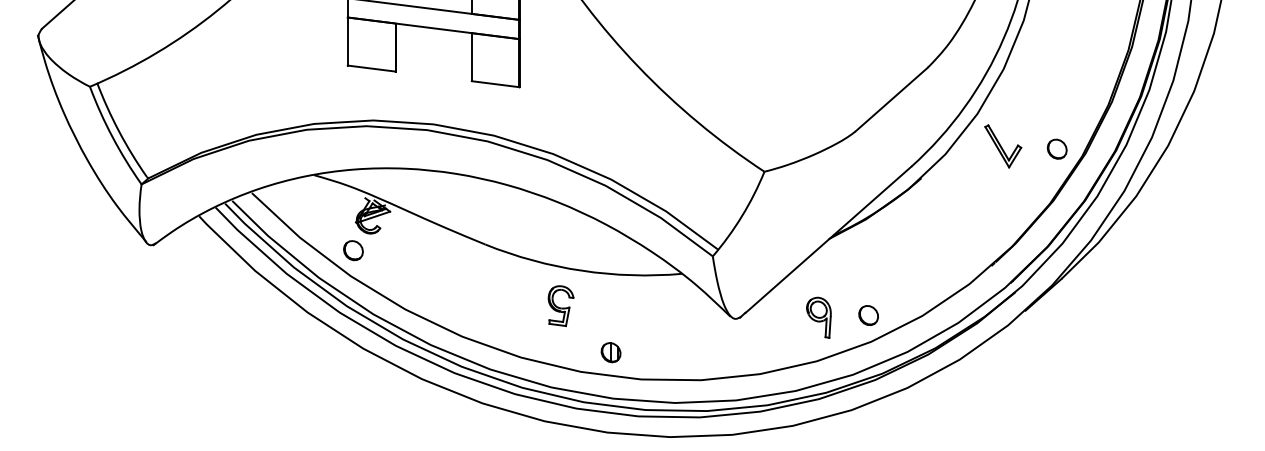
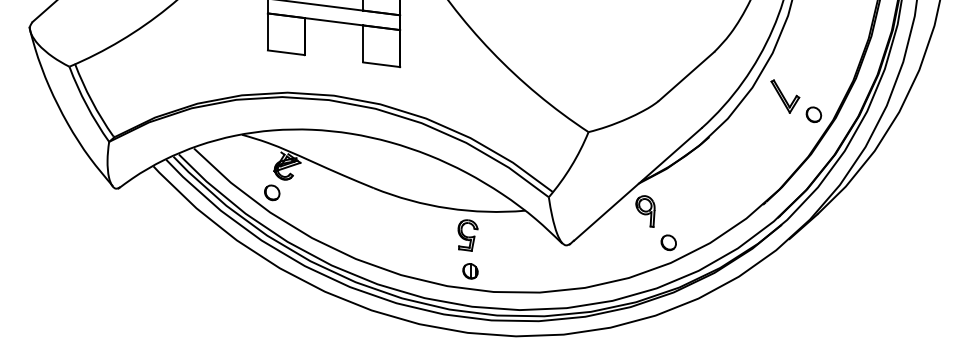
part: (1003, 146) -> (785, 96), moved
part: (560, 306) -> (467, 235), moved
part: (818, 317) -> (645, 211), moved

